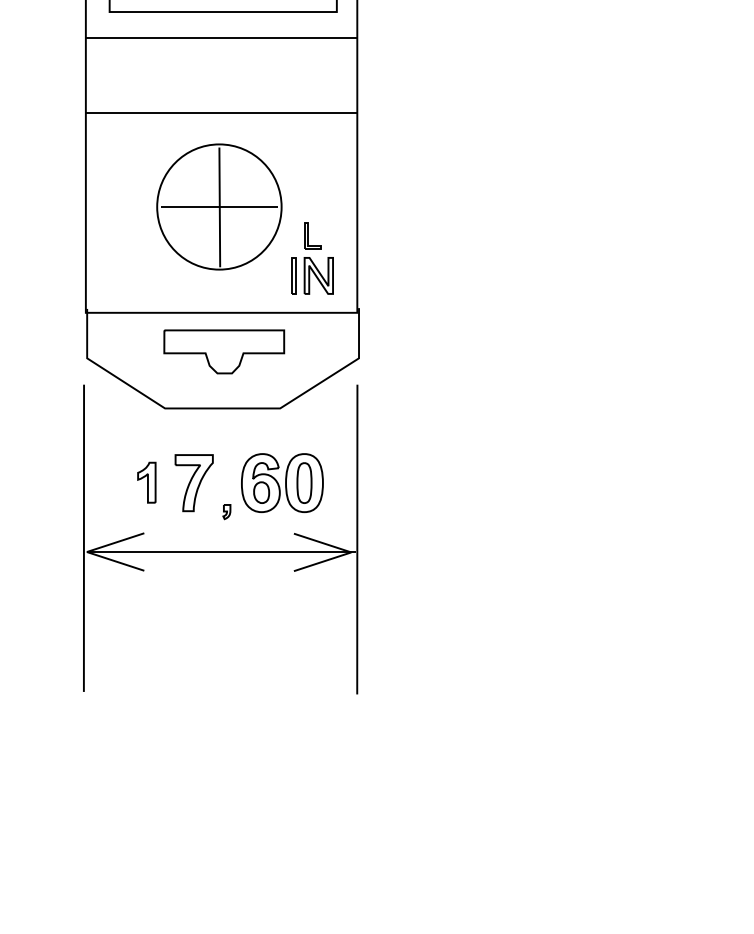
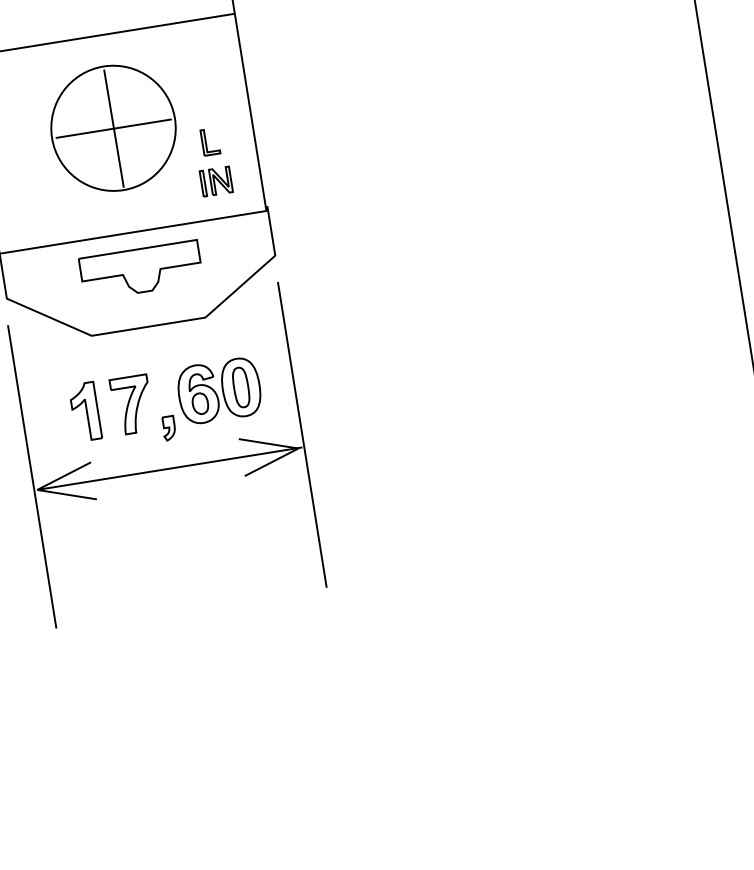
part: (312, 275) -> (216, 181), size x0.71
part: (146, 482) -> (85, 411), size x1.43
part: (226, 511) -> (168, 427), size x1.67

